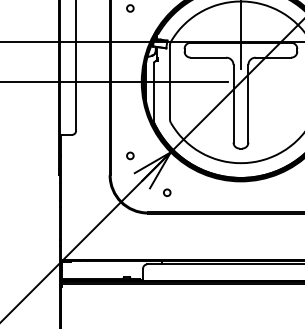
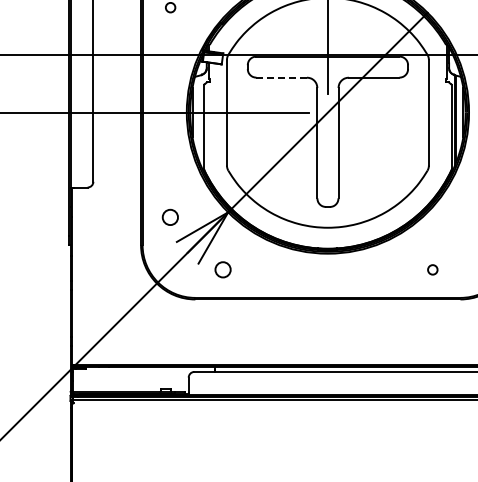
line: (208, 57) -> (281, 77), solid -> dashed
circle: (130, 155) -> (170, 217), size x1.6
circle: (166, 192) -> (222, 269), size x1.6

